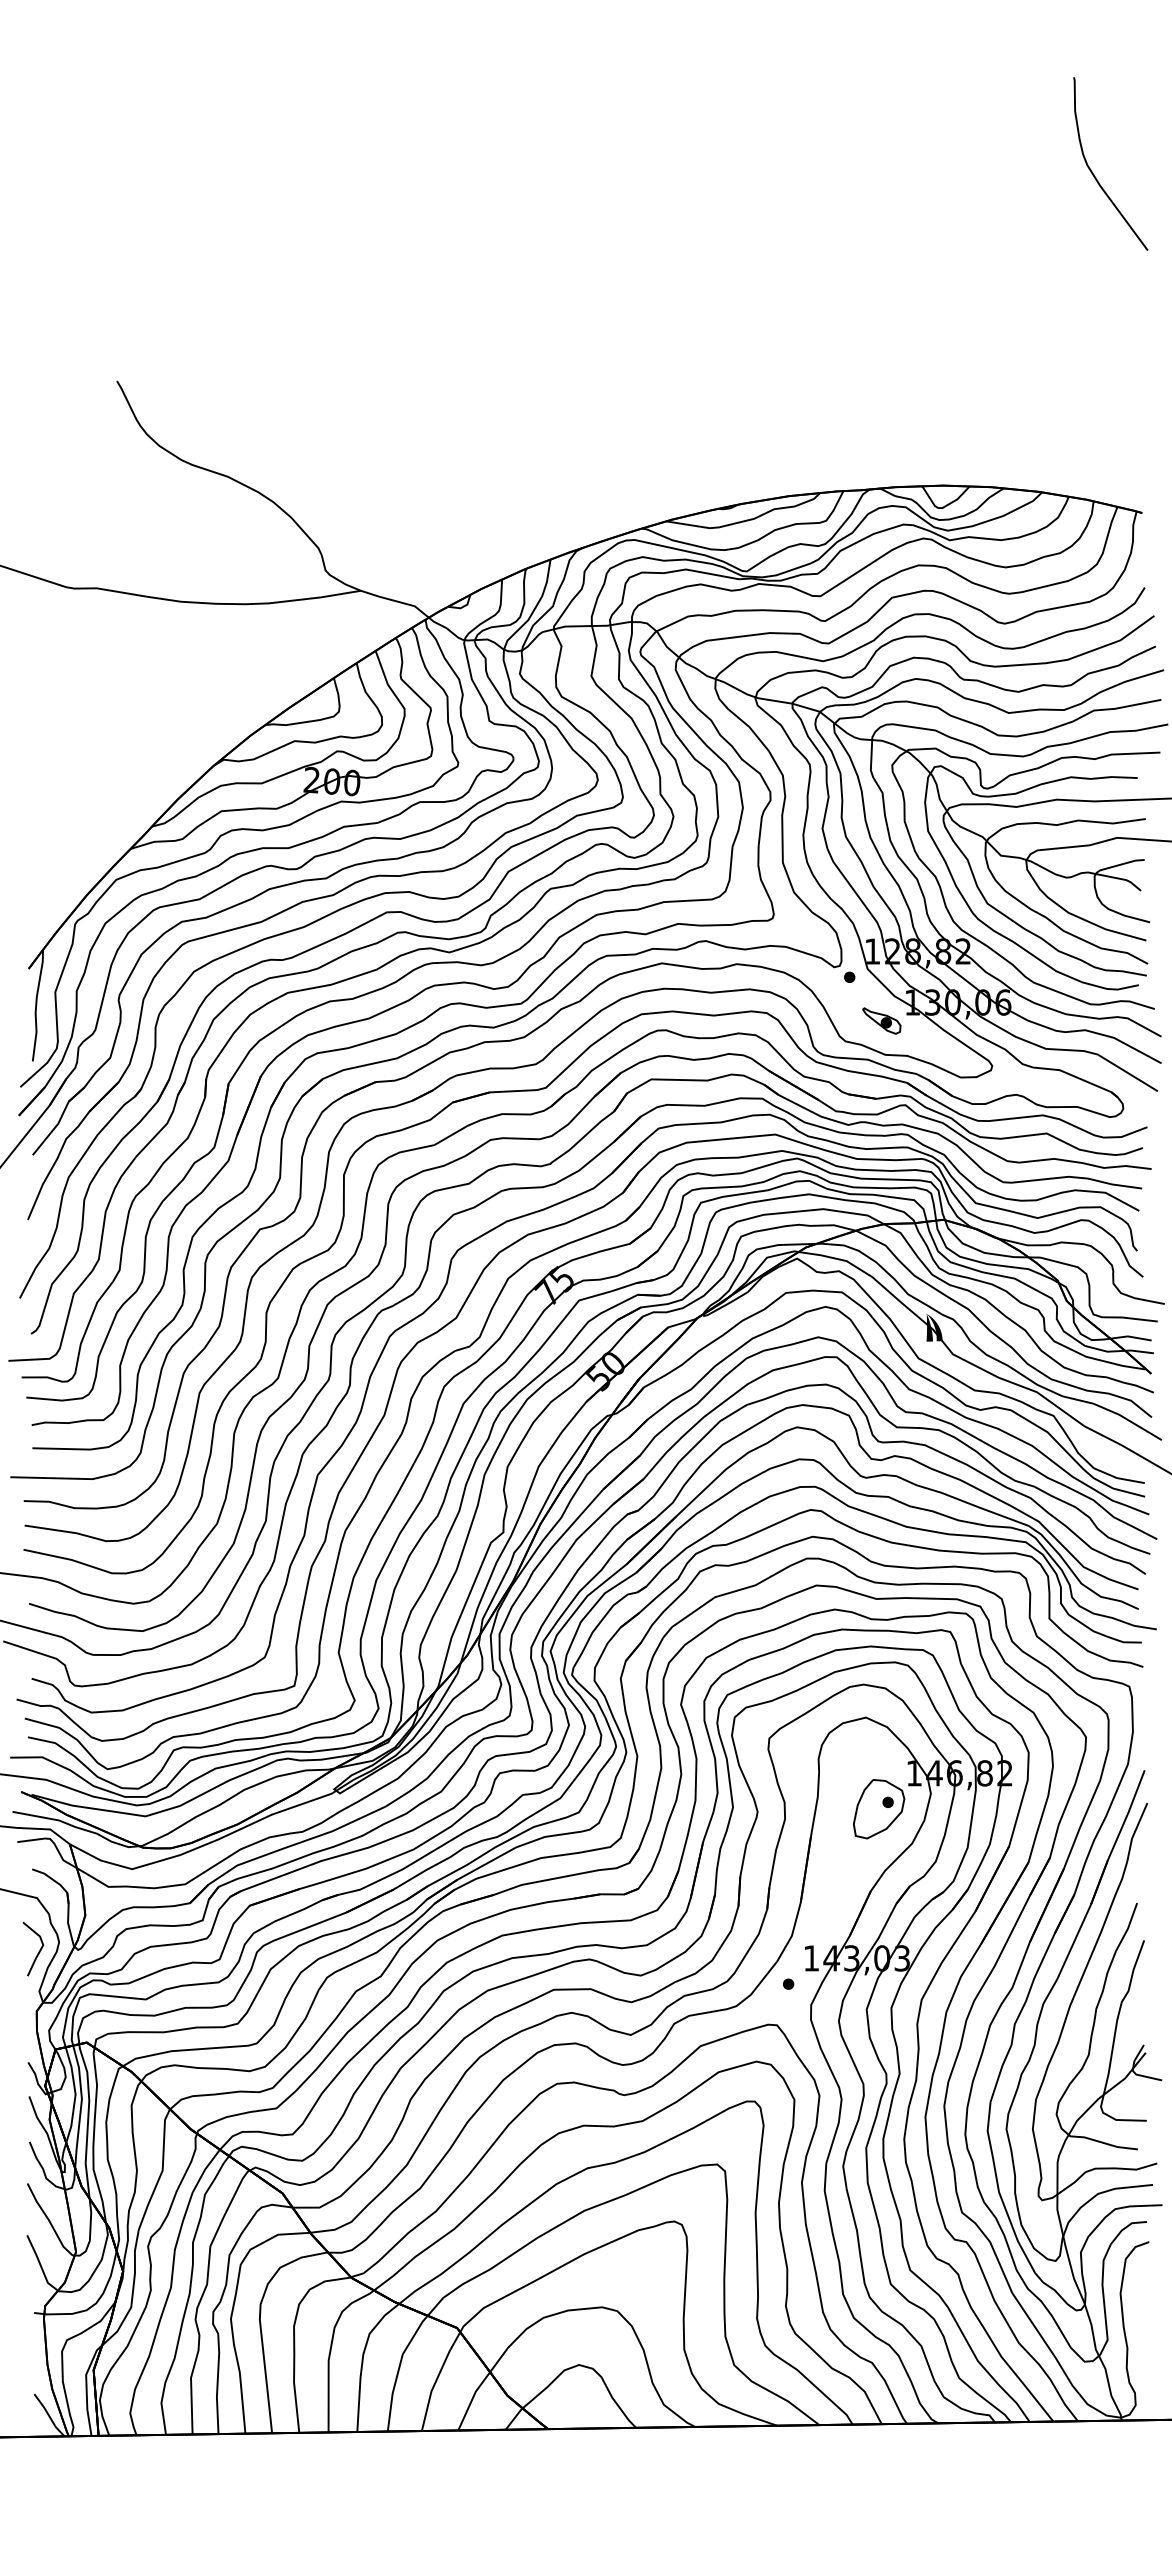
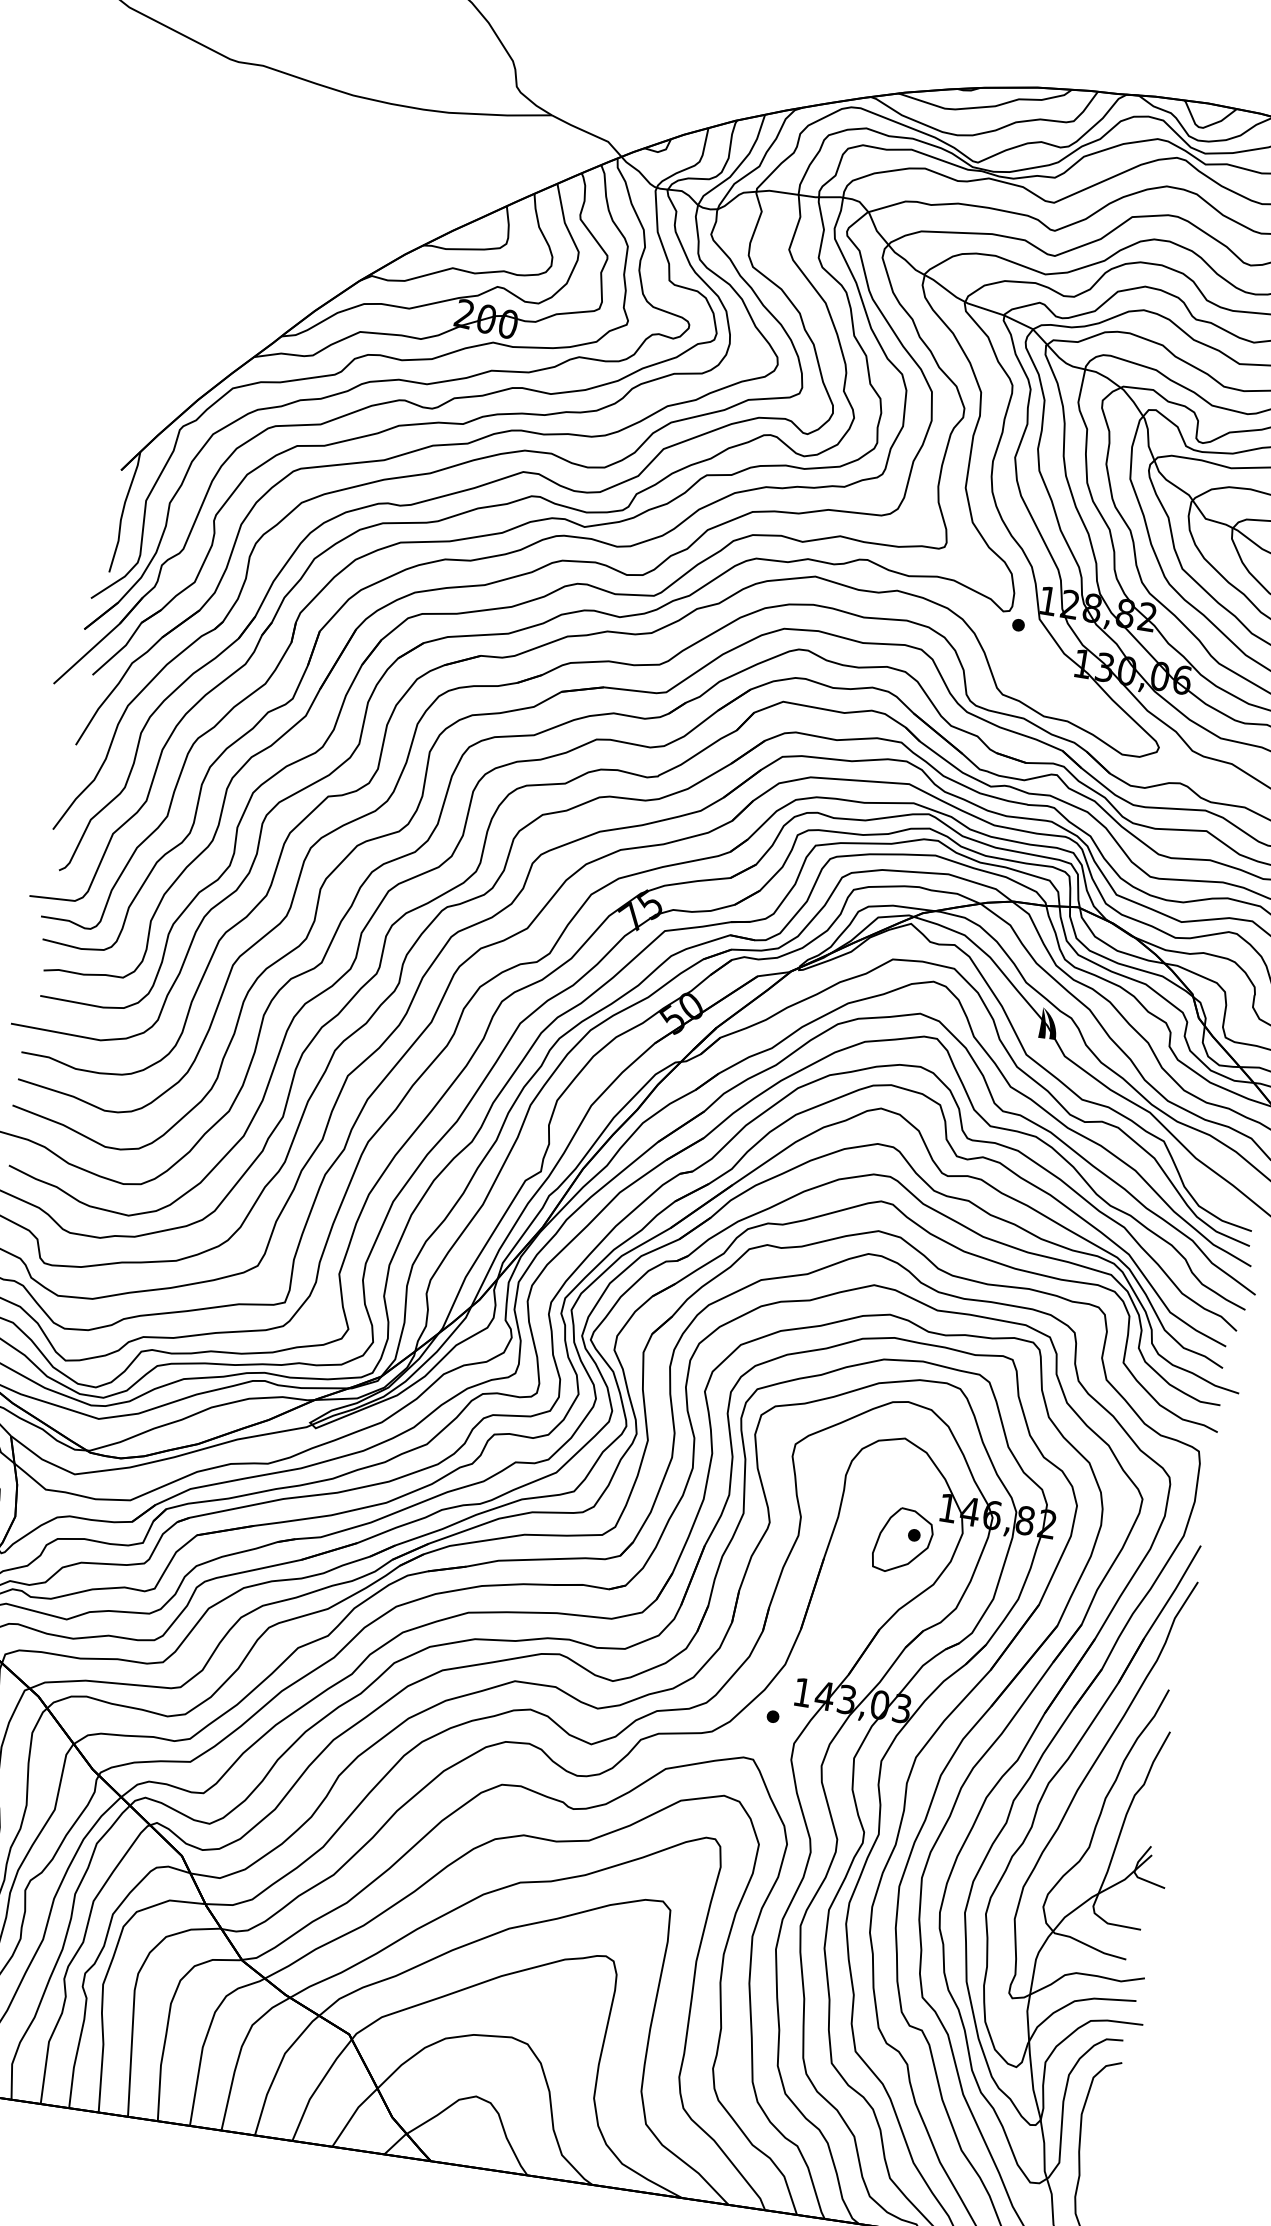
part: (881, 1020) -> (1045, 678), removed

